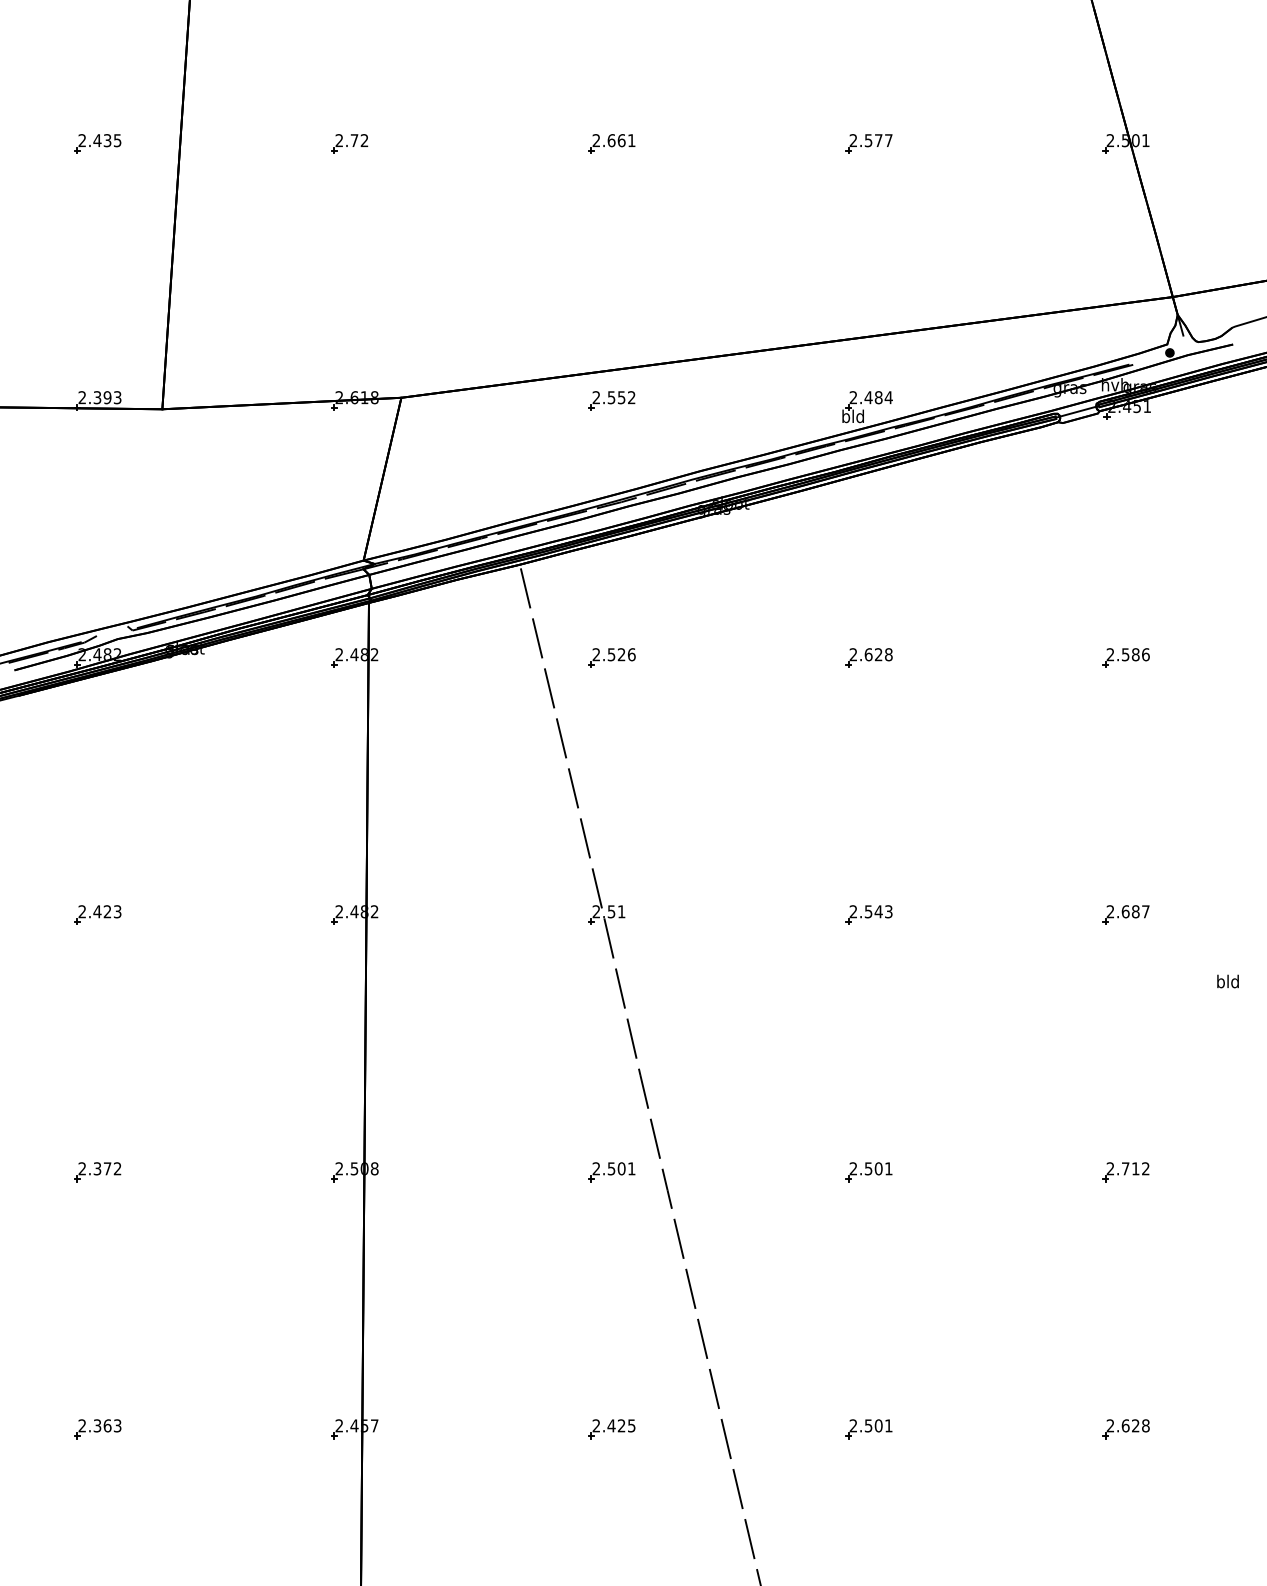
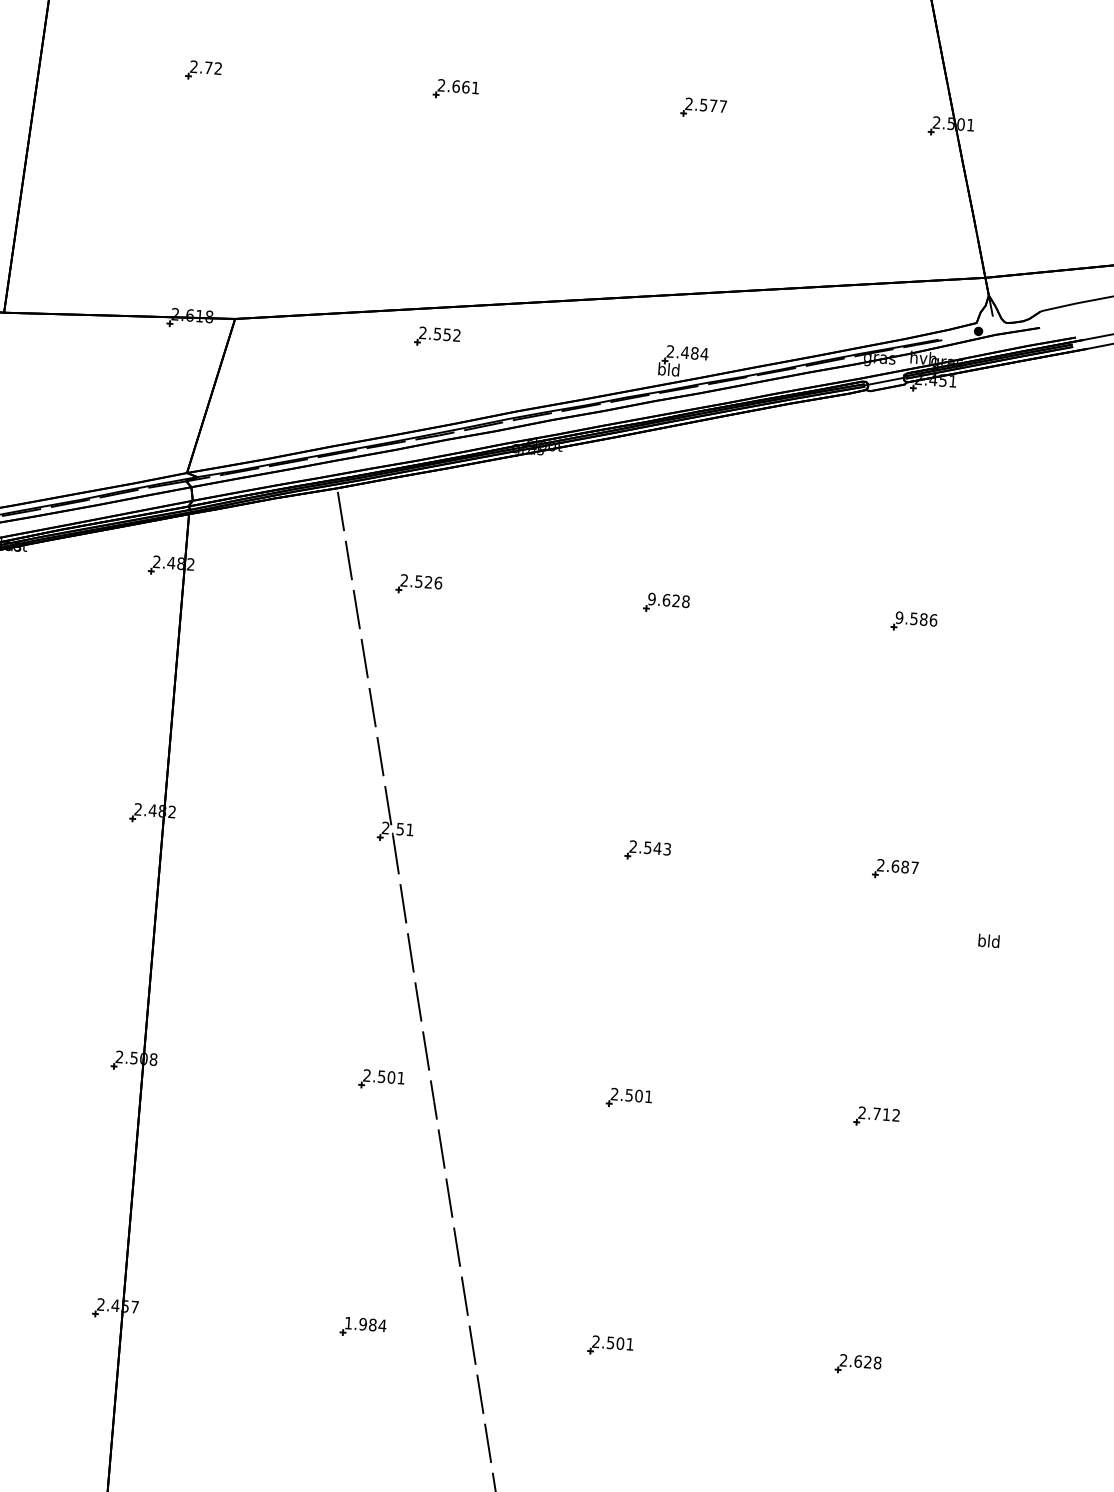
text: (853, 654) -> (651, 598), 2.628 -> 9.628
text: (1110, 654) -> (899, 617), 2.586 -> 9.586
text: (613, 1425) -> (365, 1324), 2.425 -> 1.984

